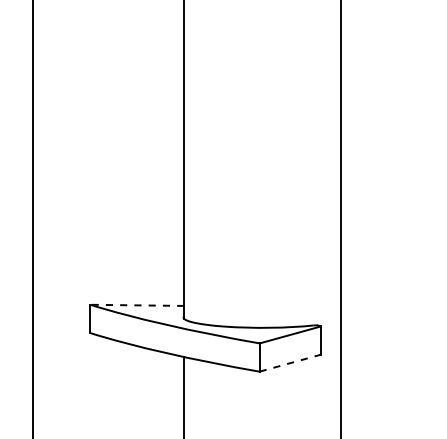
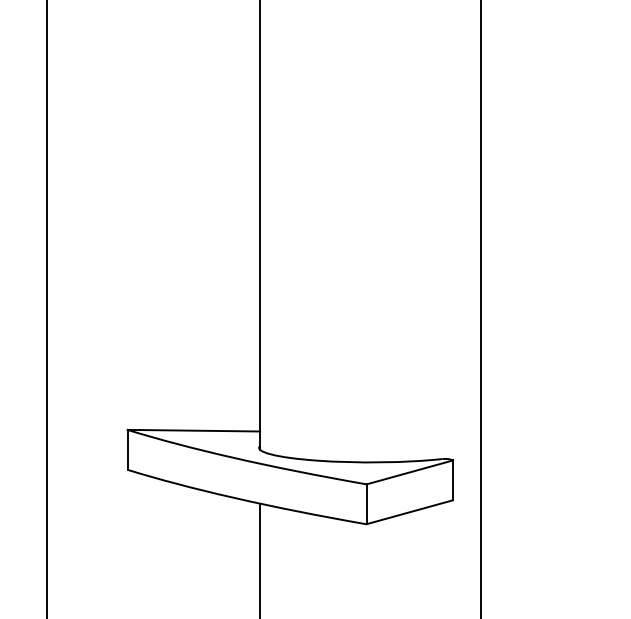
line: (137, 305) -> (193, 430), dashed -> solid
line: (290, 363) -> (409, 512), dashed -> solid

